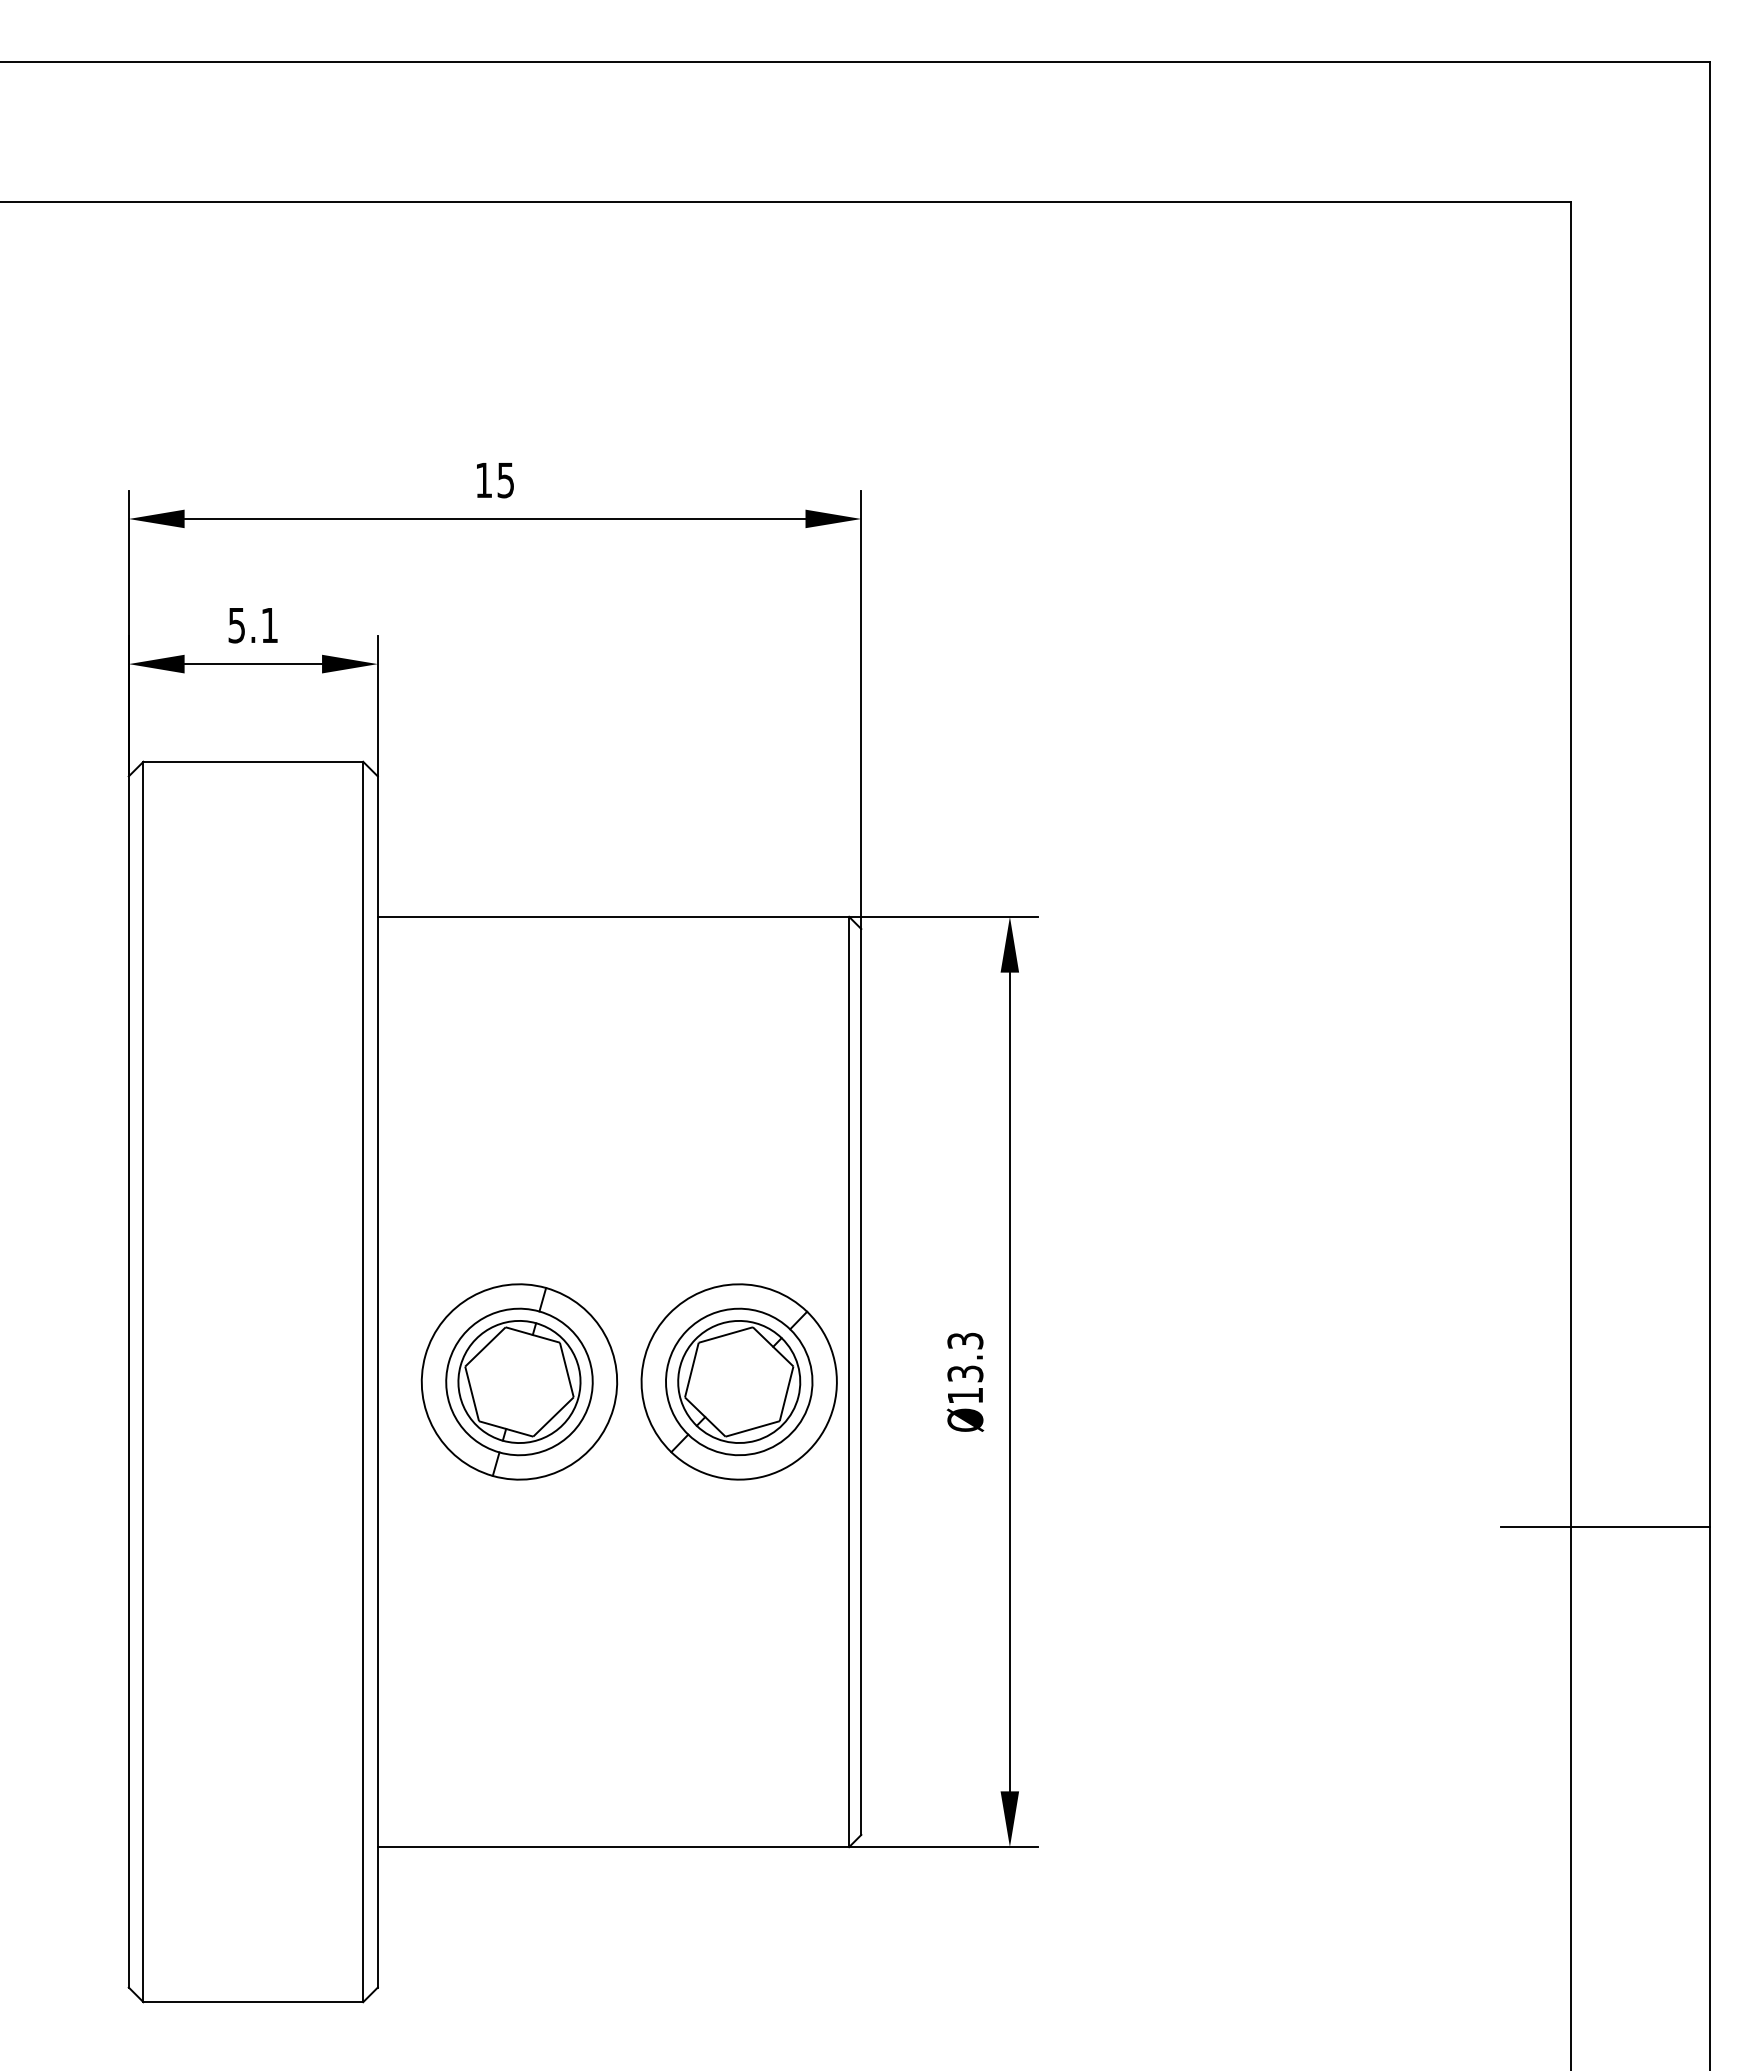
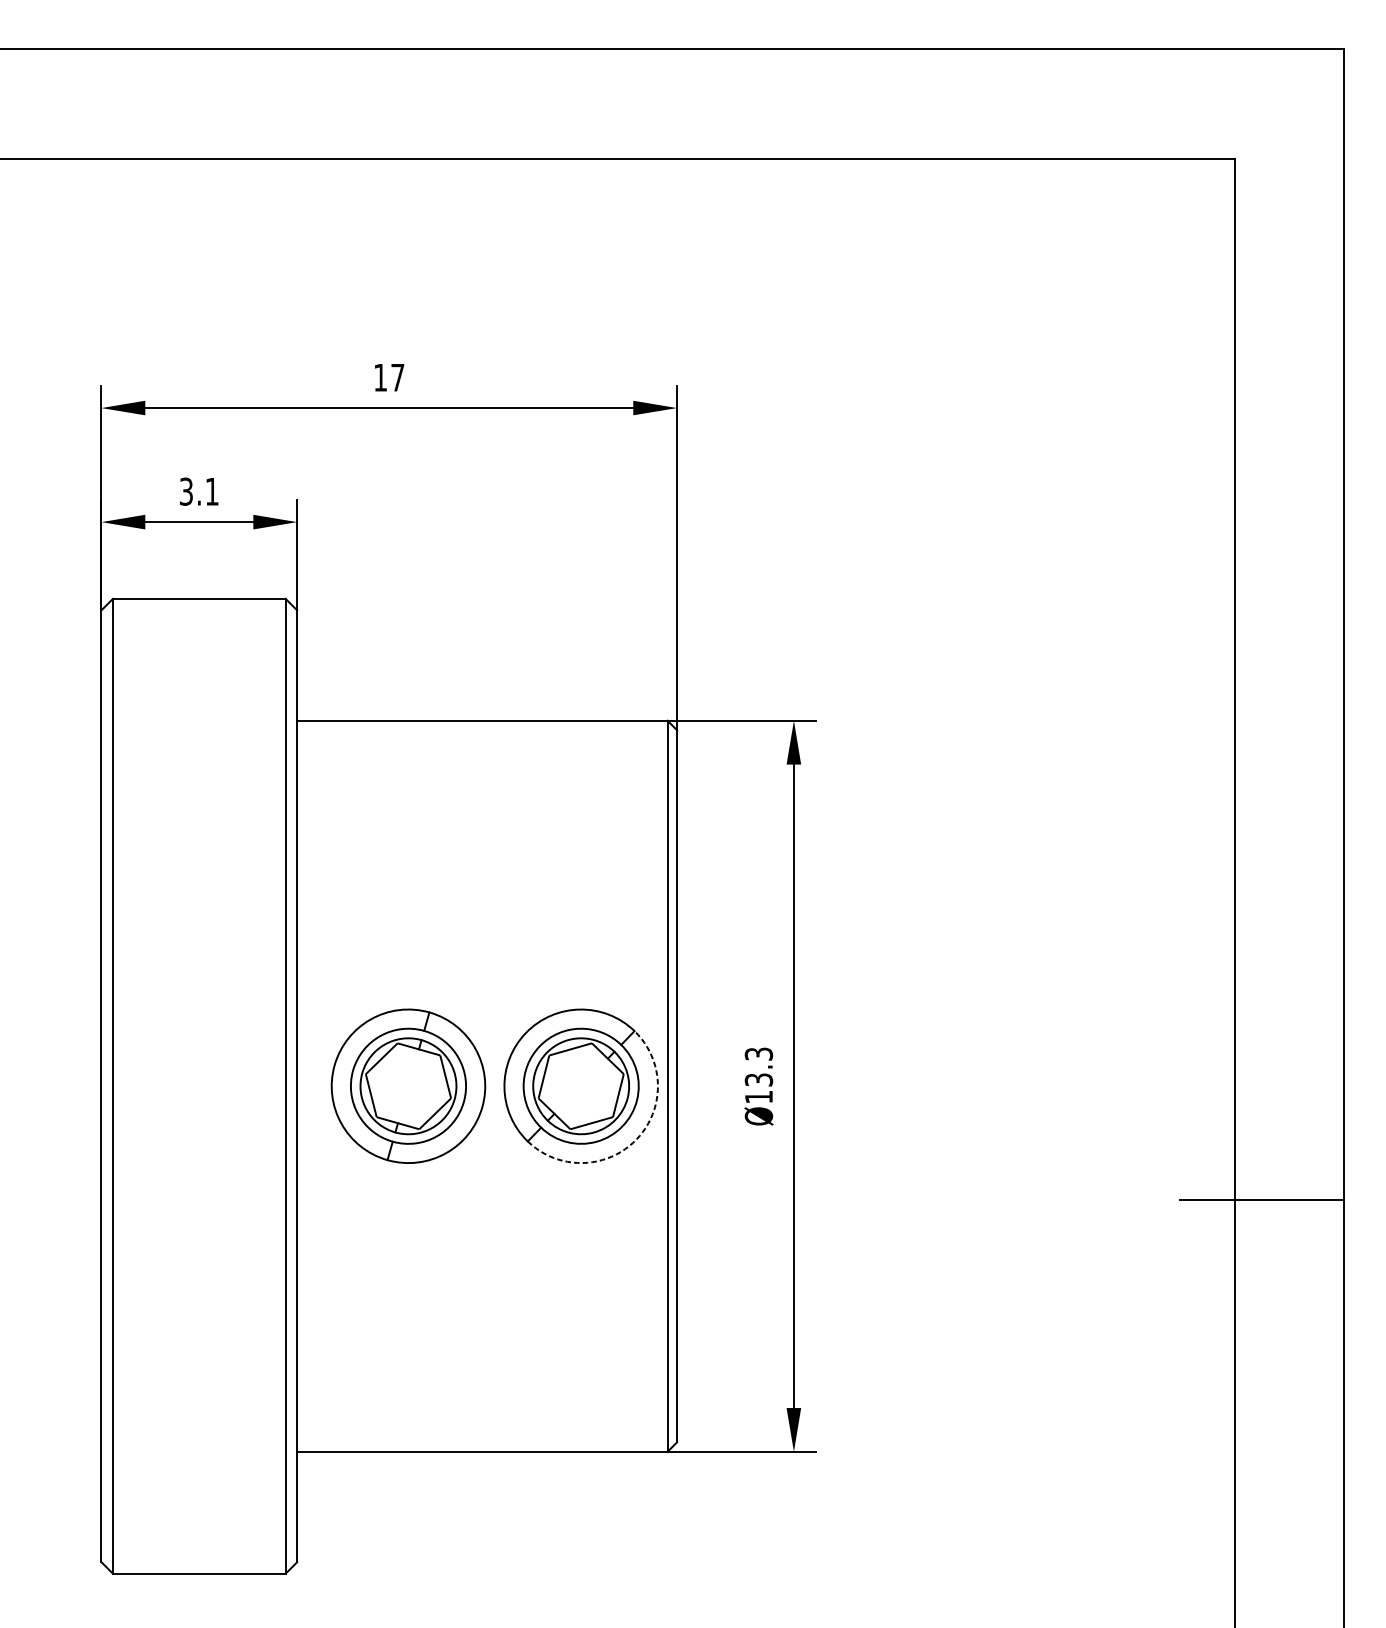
text: (505, 480) -> (397, 377), 15 -> 17
text: (237, 624) -> (186, 490), 5.1 -> 3.1
arc: (809, 1449) -> (636, 1139), solid -> dashed

